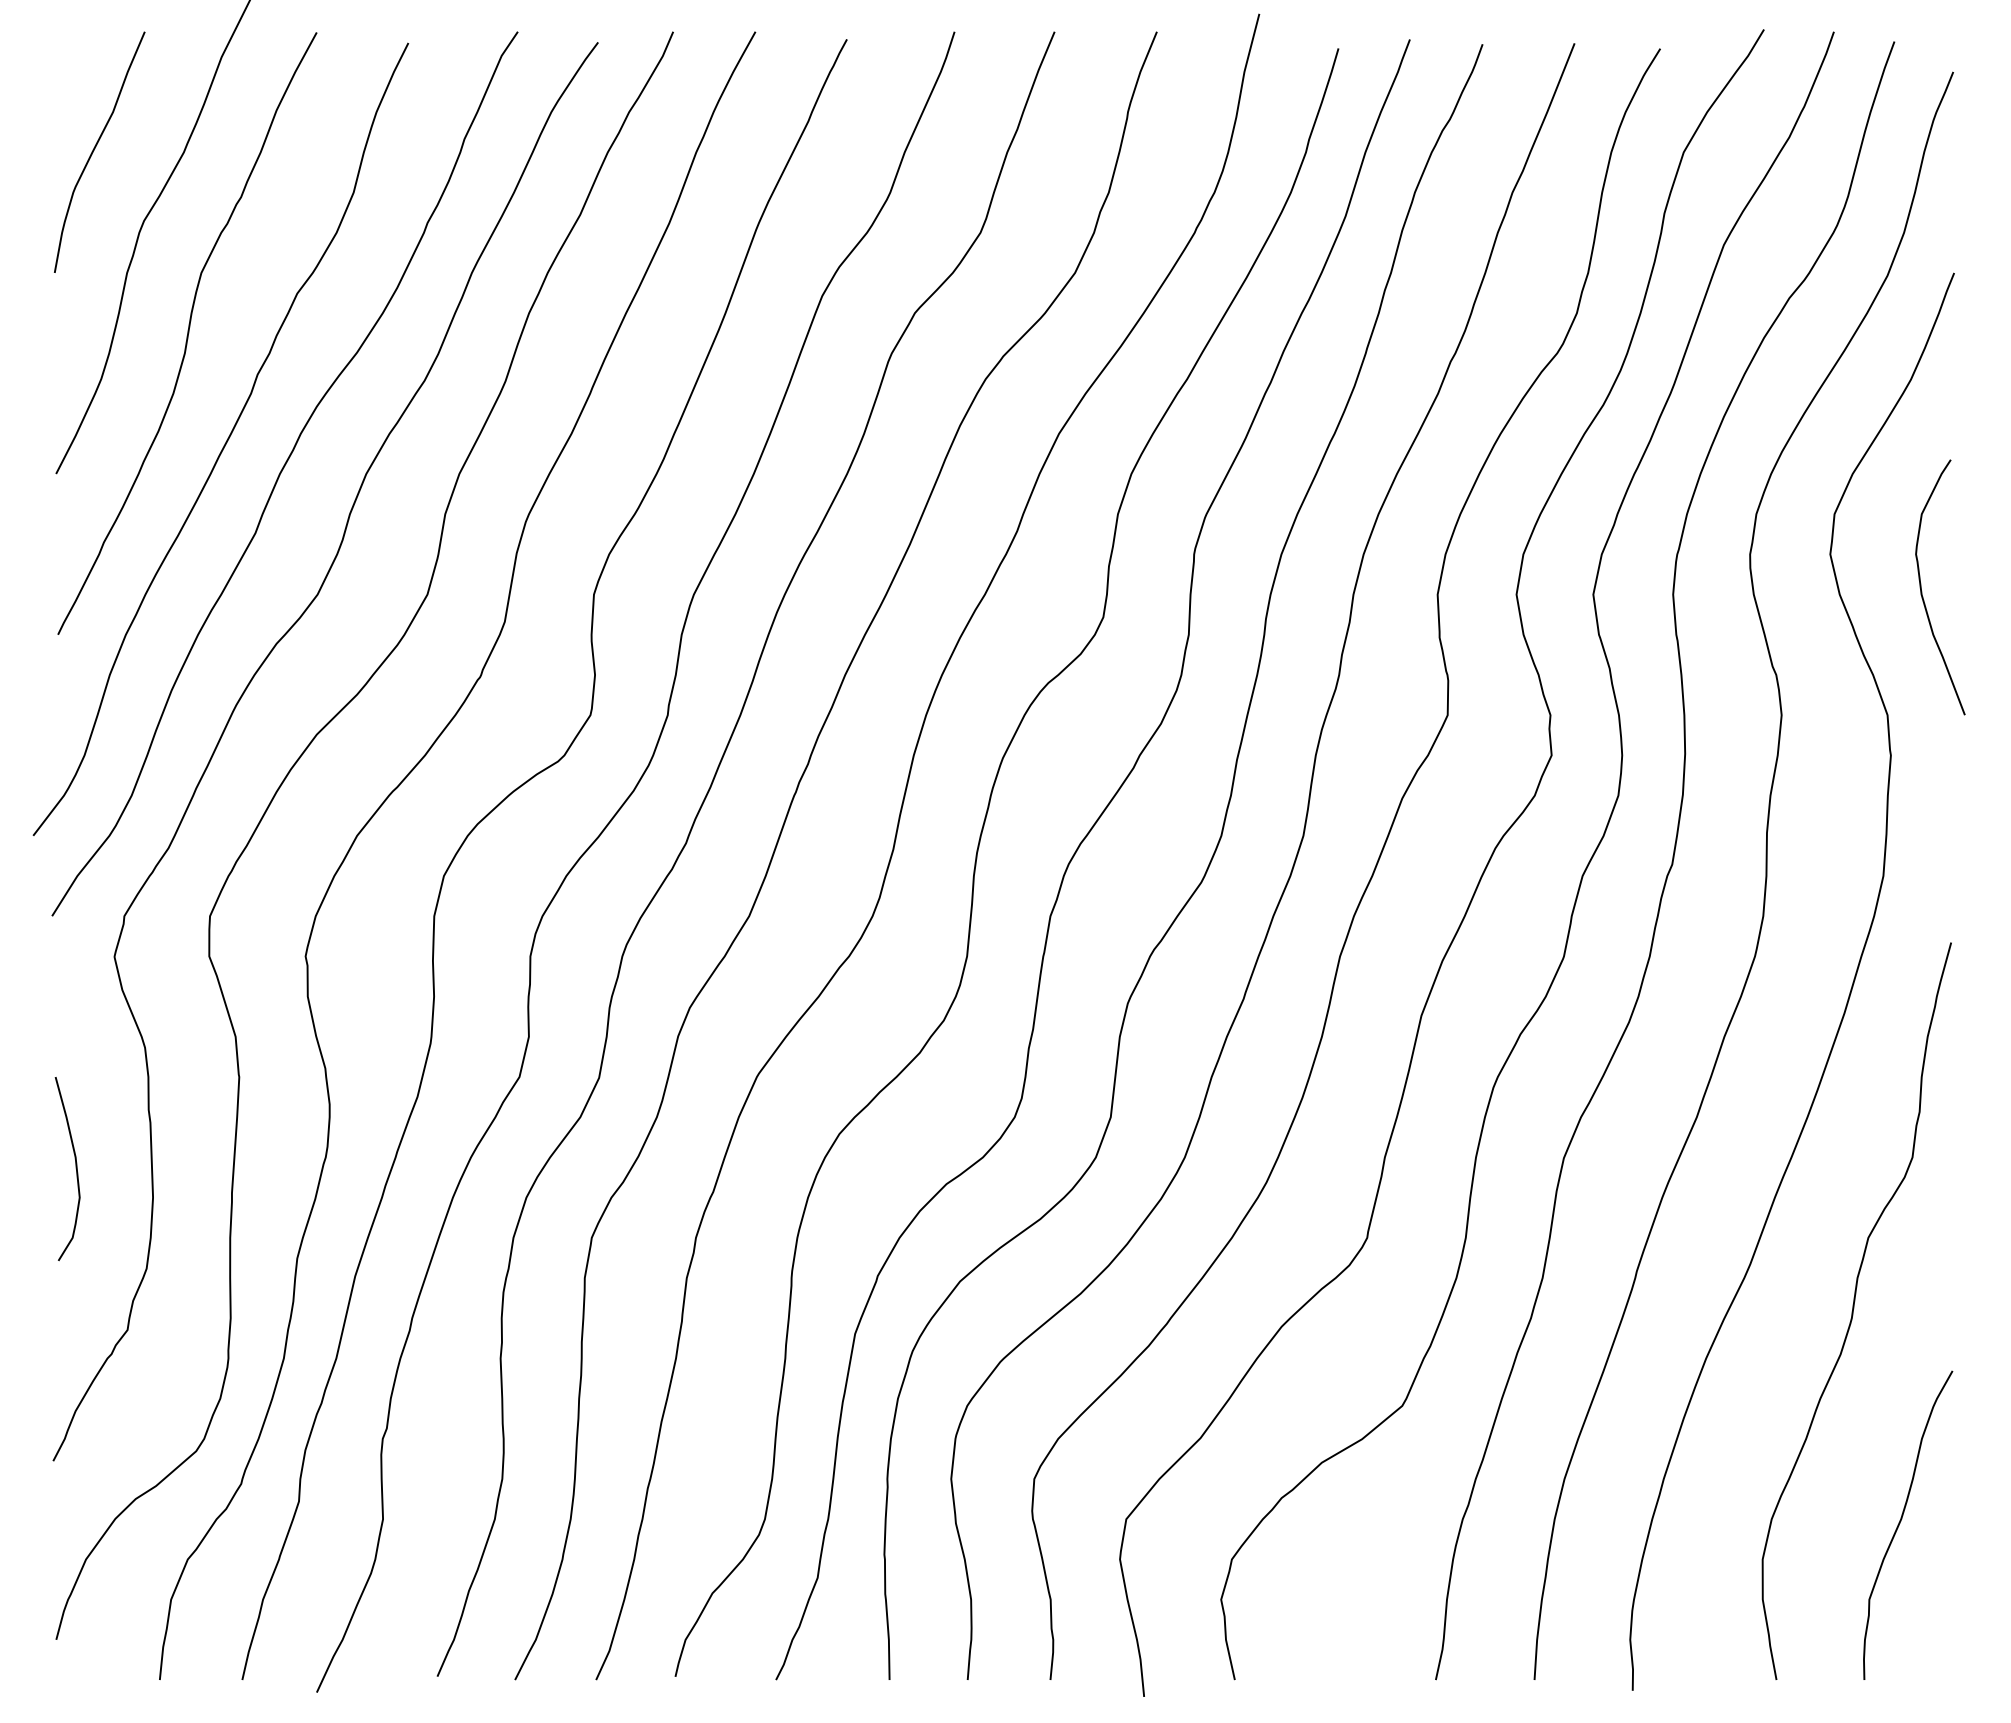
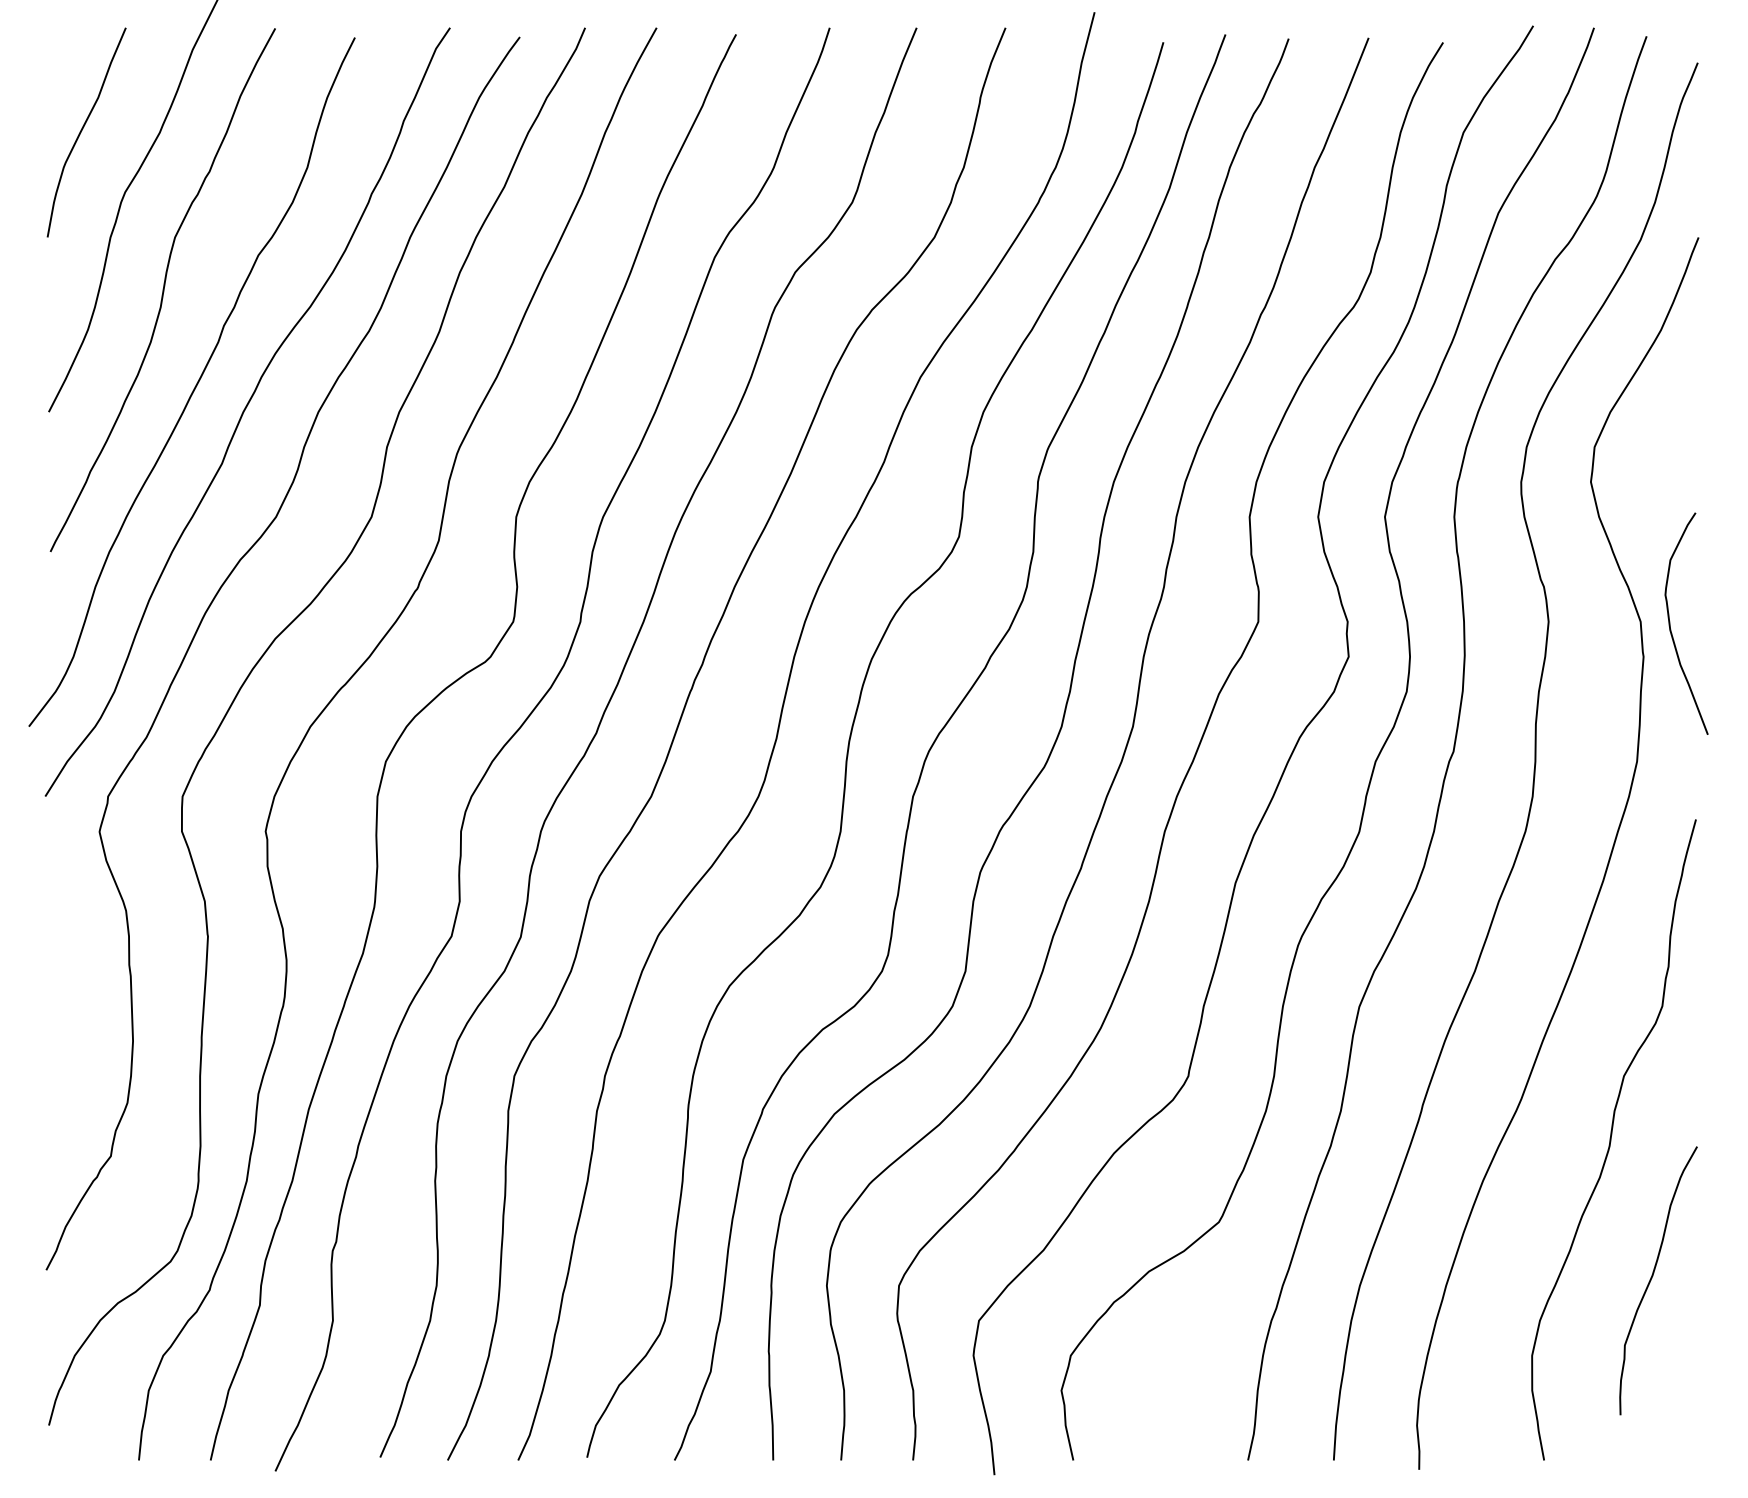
curve: (1922, 591) -> (1671, 627), moved
curve: (75, 1168) -> (65, 1015), removed
curve: (1901, 1521) -> (1652, 1277), moved

